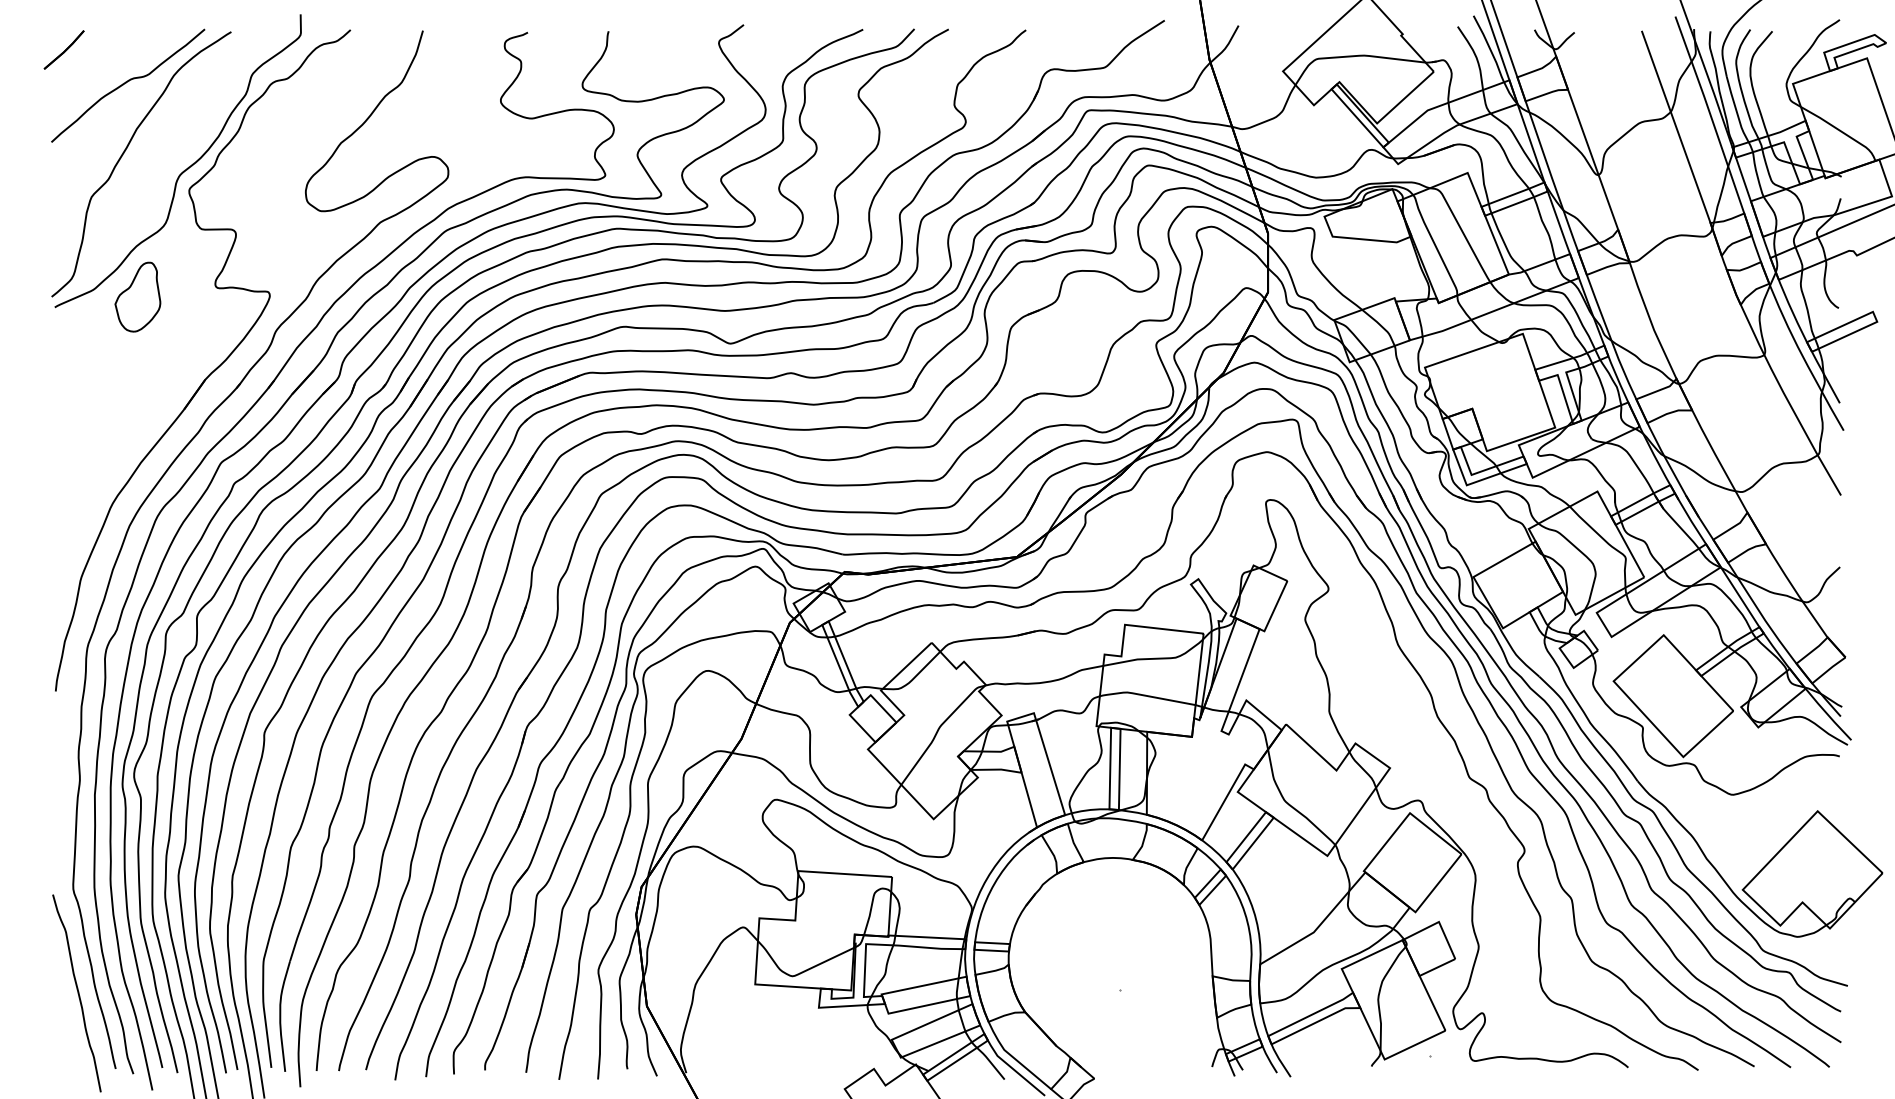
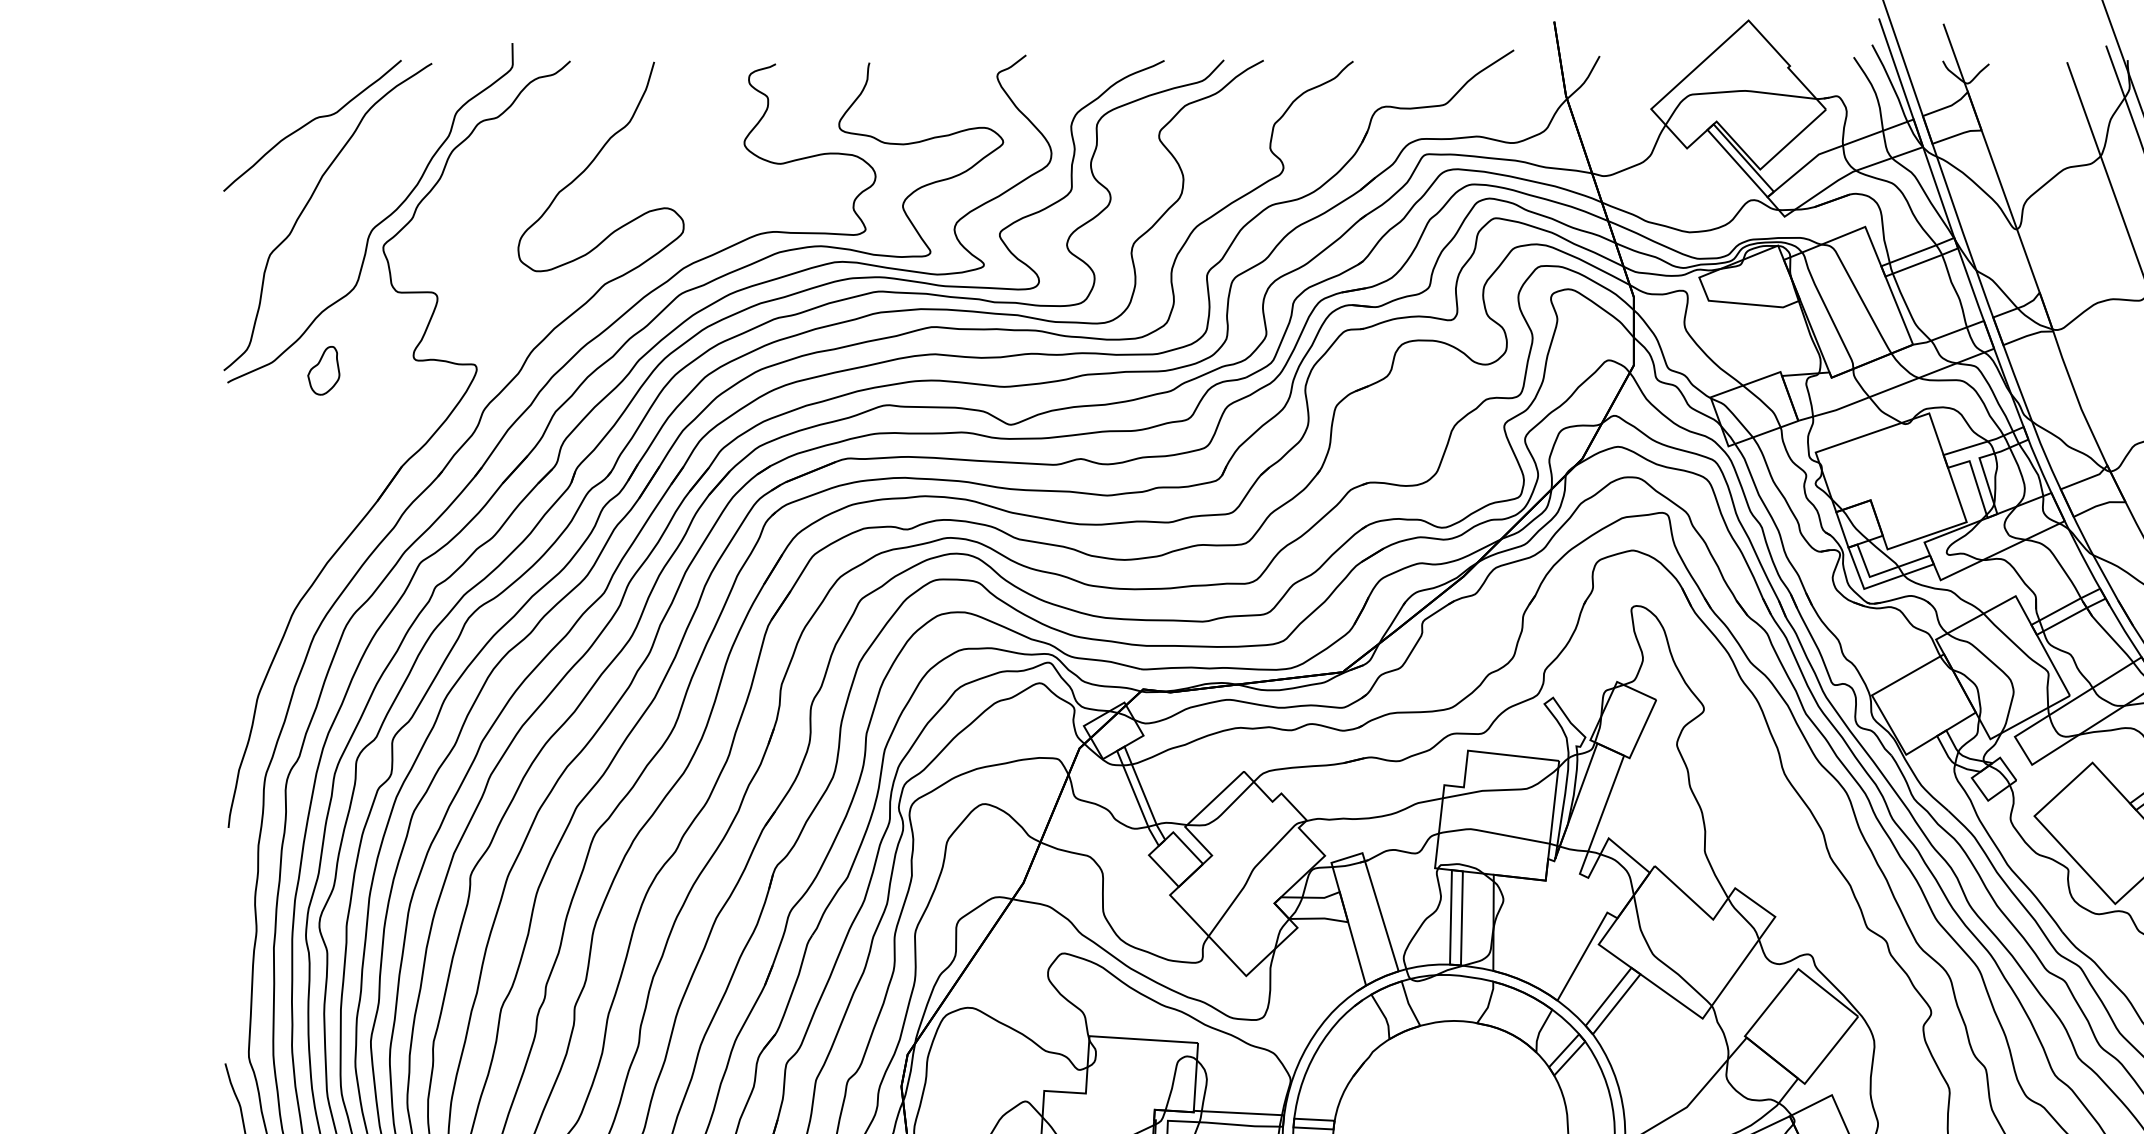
part: (63, 49) -> (237, 83), removed
part: (137, 296) -> (323, 370), size x0.6

